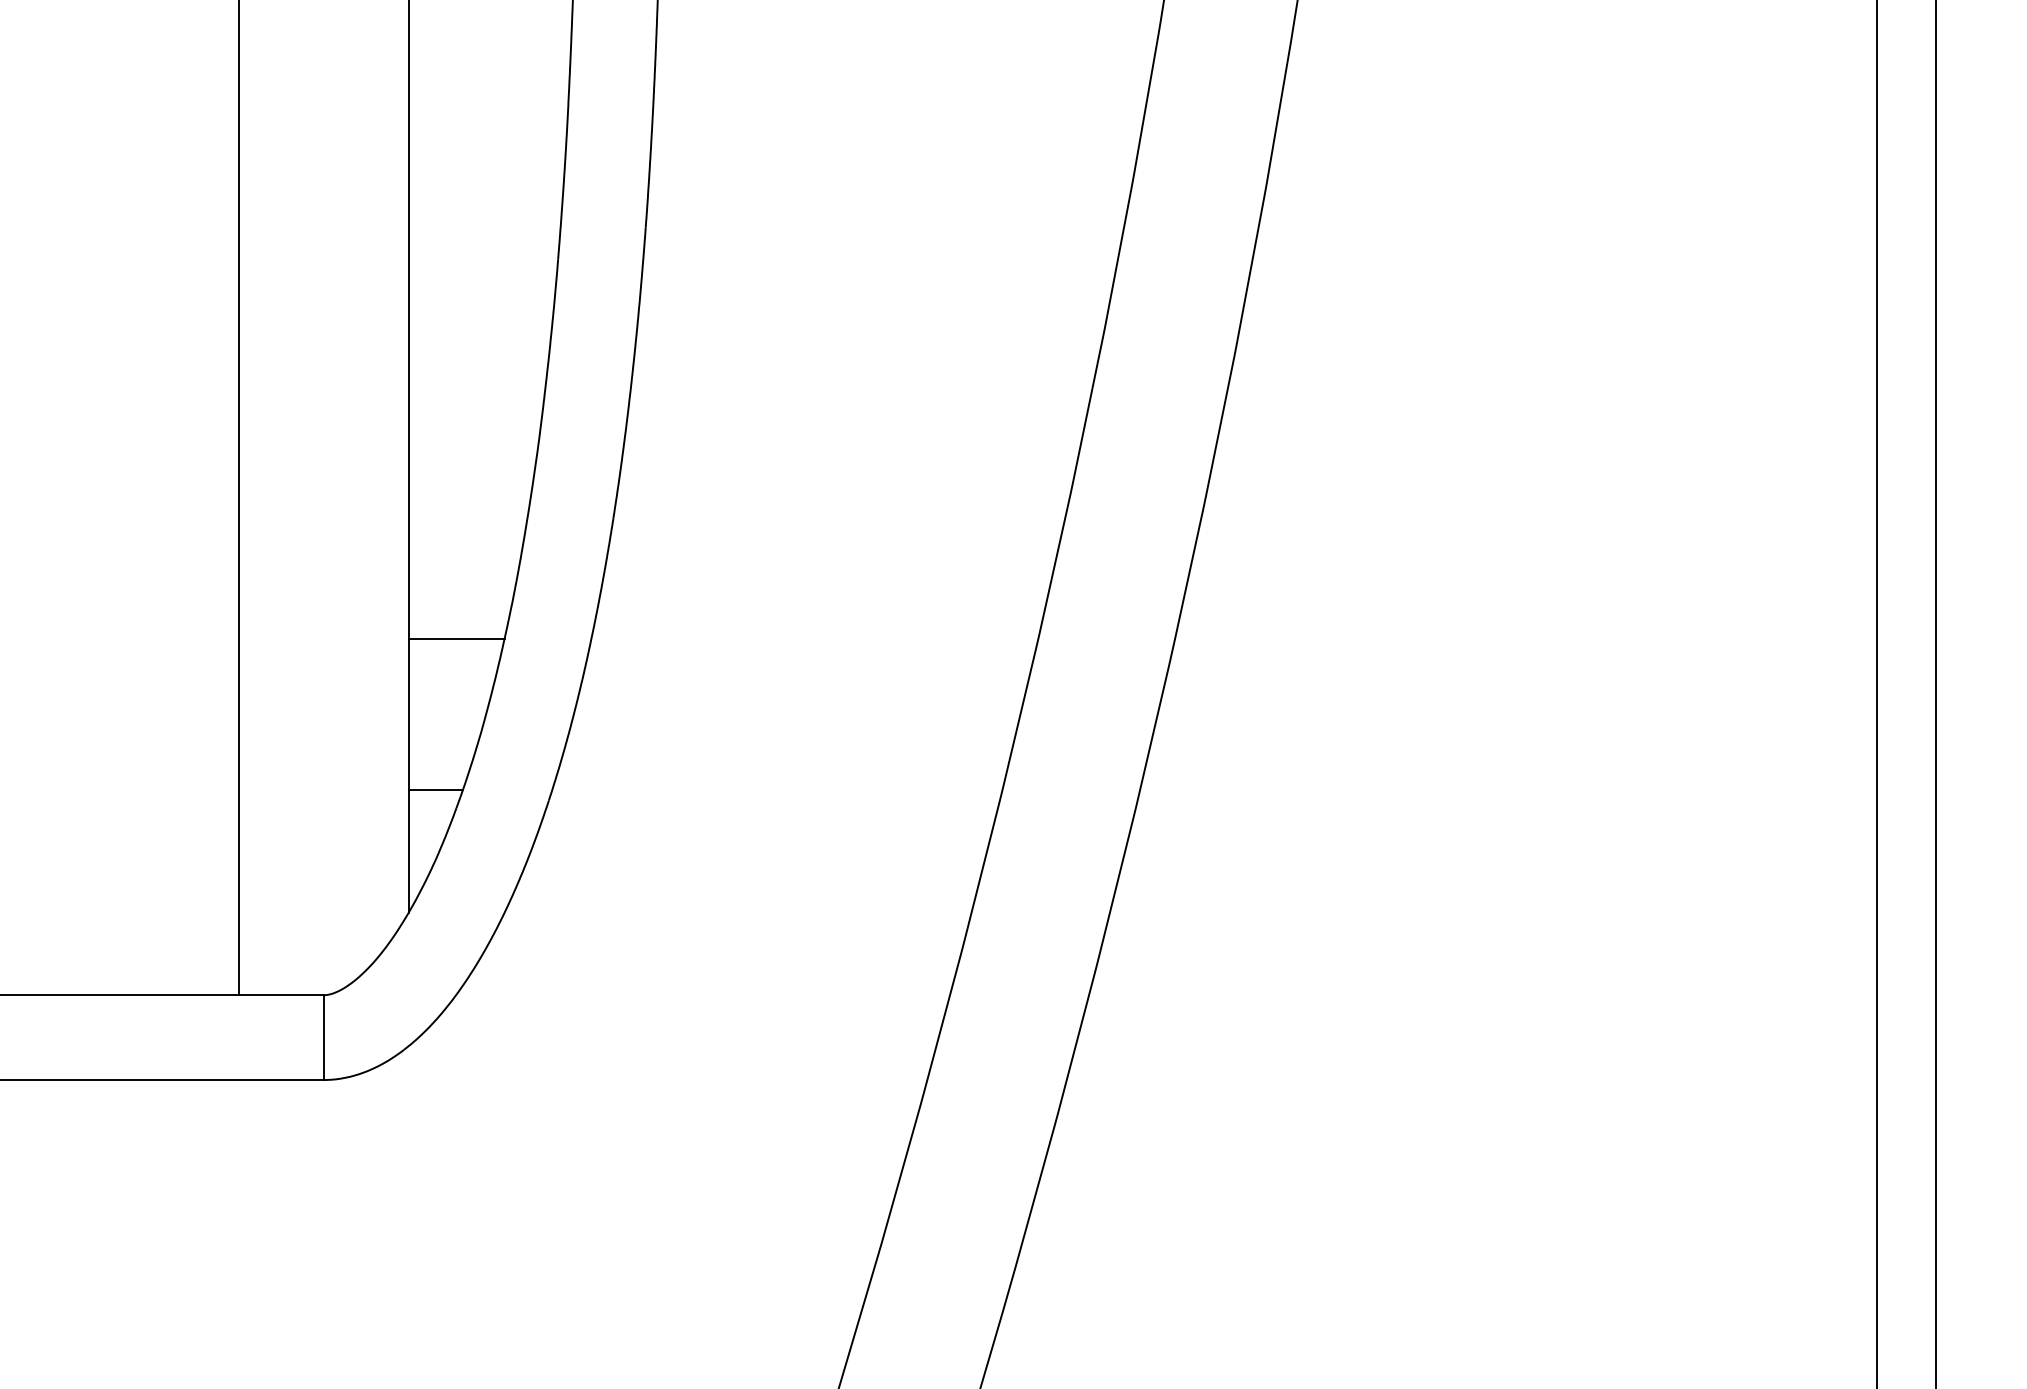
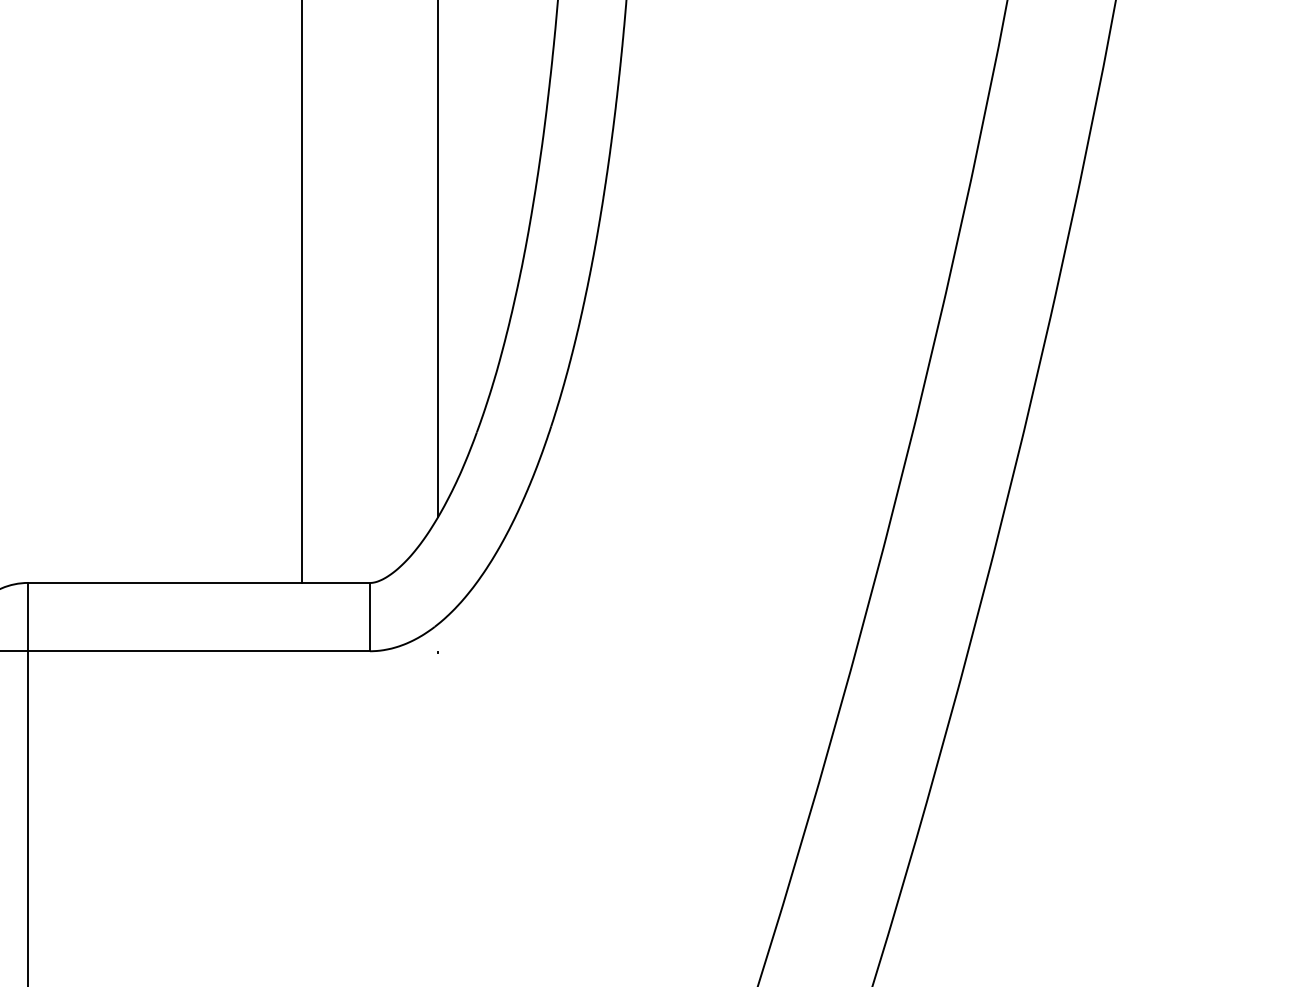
line: (456, 639) -> (476, 296), removed
line: (435, 789) -> (460, 417), removed

